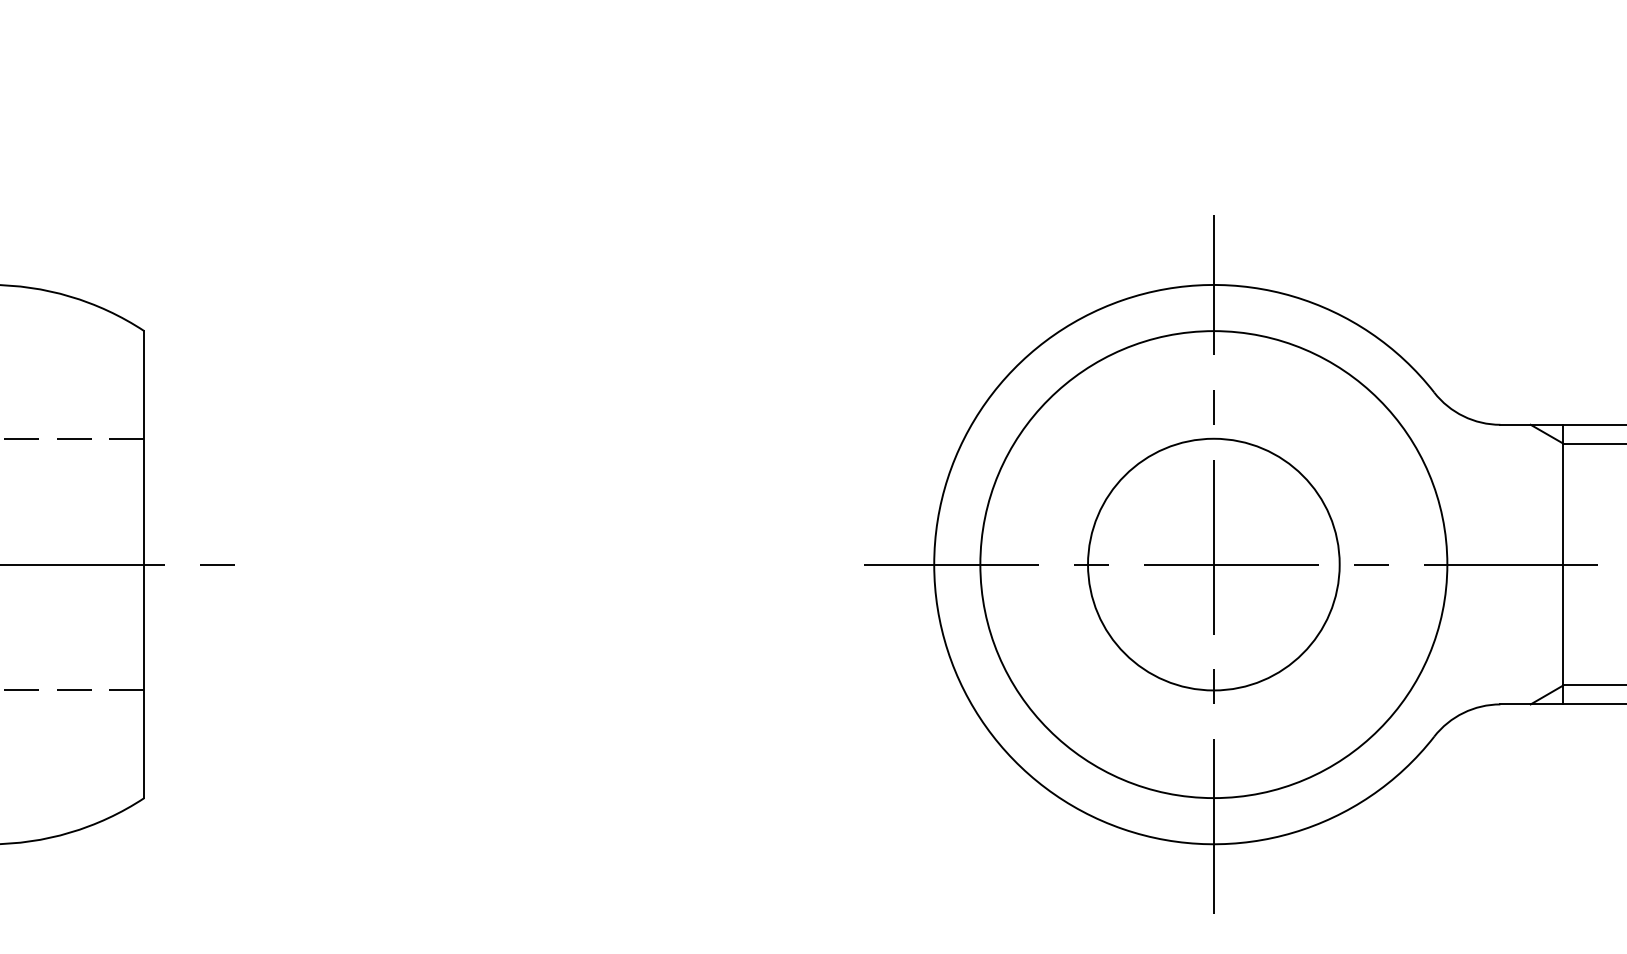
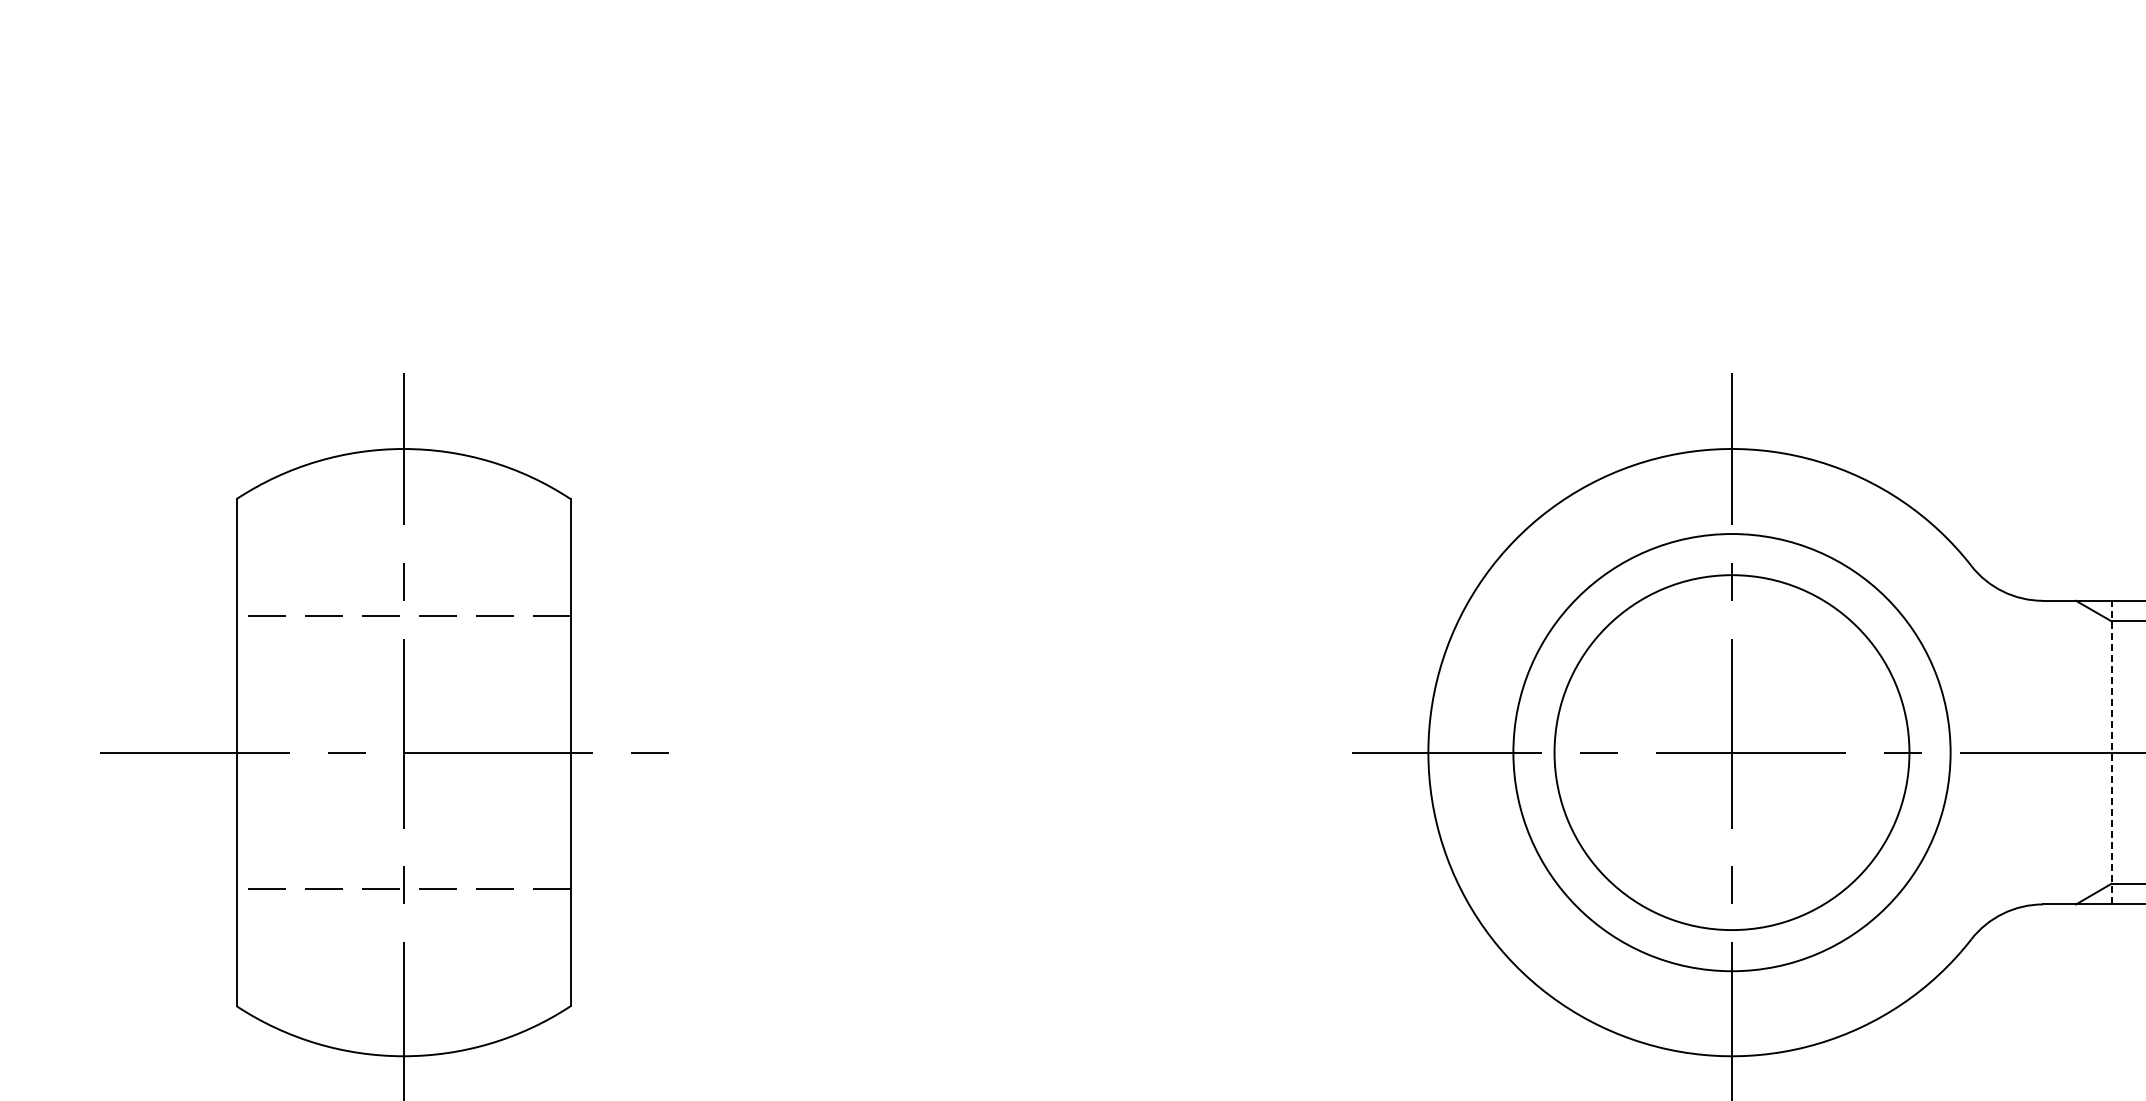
circle: (1213, 564) -> (1731, 752), size x0.7
circle: (1213, 564) -> (1731, 752), size x1.6
line: (1563, 564) -> (2111, 752), solid -> dashed

